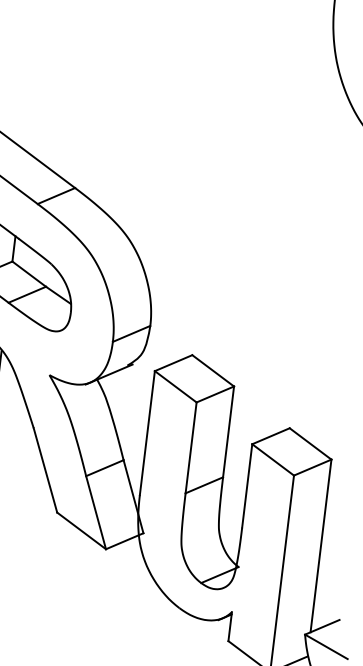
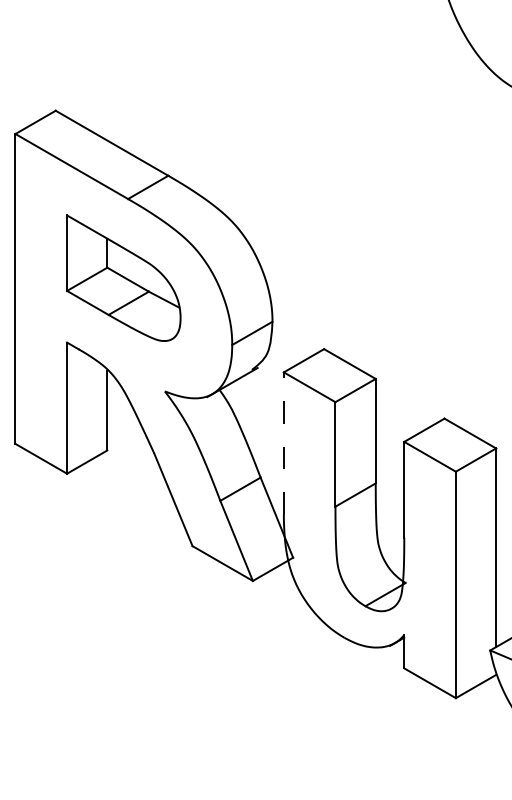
line: (147, 432) -> (283, 443), solid -> dashed

